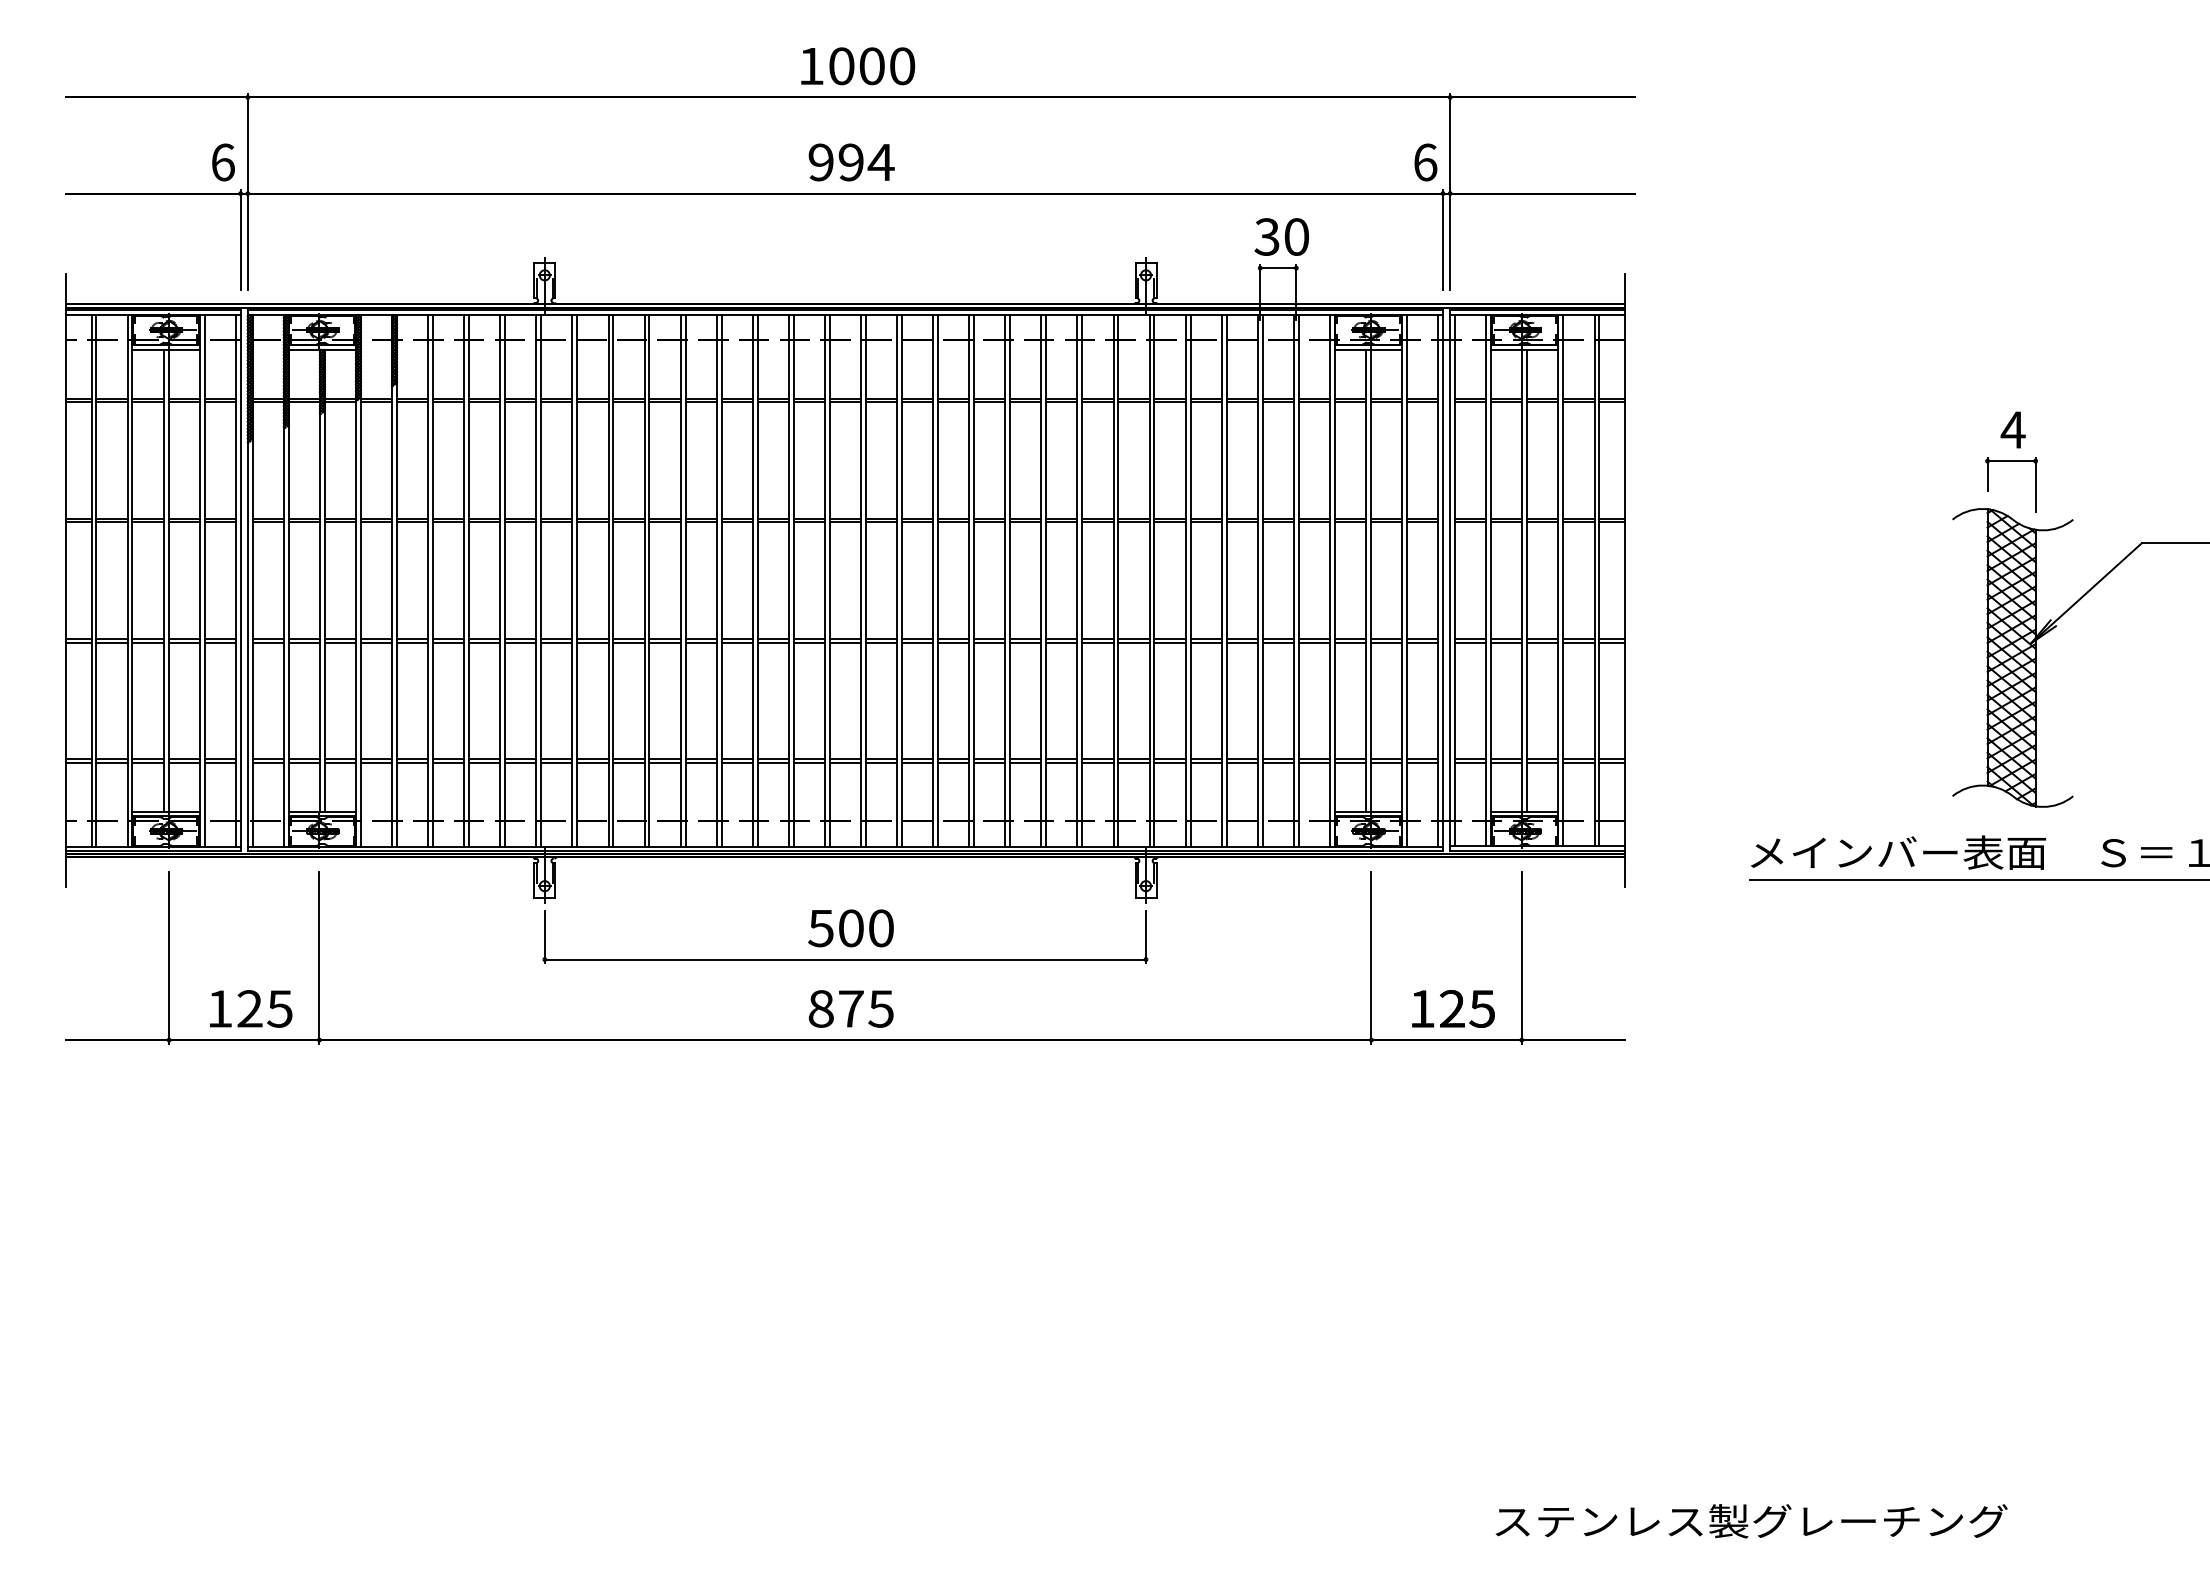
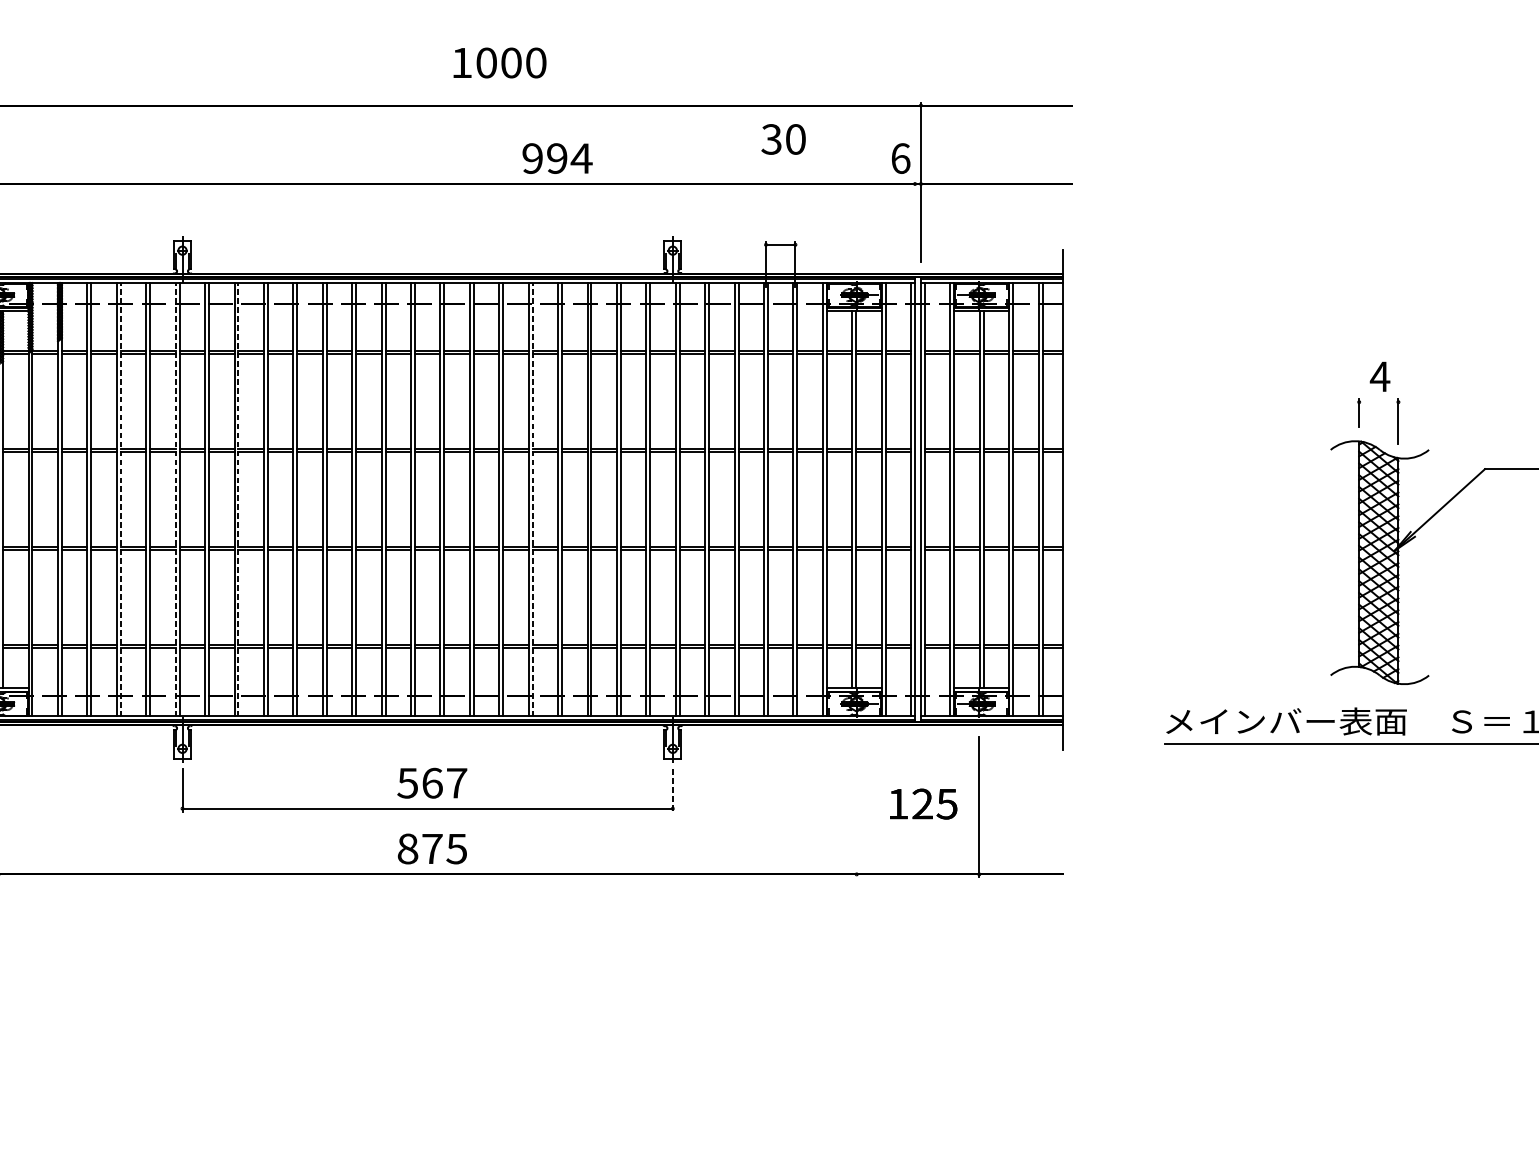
text: (858, 66) -> (500, 63), moved
text: (851, 162) -> (557, 158), moved
text: (1281, 236) -> (783, 139), moved
line: (1443, 239) -> (915, 221), removed
line: (2011, 461) -> (1378, 402), removed
line: (469, 580) -> (121, 499), solid -> dashed
line: (536, 580) -> (175, 499), solid -> dashed
line: (613, 580) -> (238, 499), solid -> dashed
line: (974, 580) -> (532, 499), solid -> dashed
text: (866, 928) -> (444, 783), 500 -> 567
line: (1146, 937) -> (673, 790), solid -> dashed
line: (1371, 957) -> (856, 807), removed
text: (1453, 1008) -> (923, 803), moved

